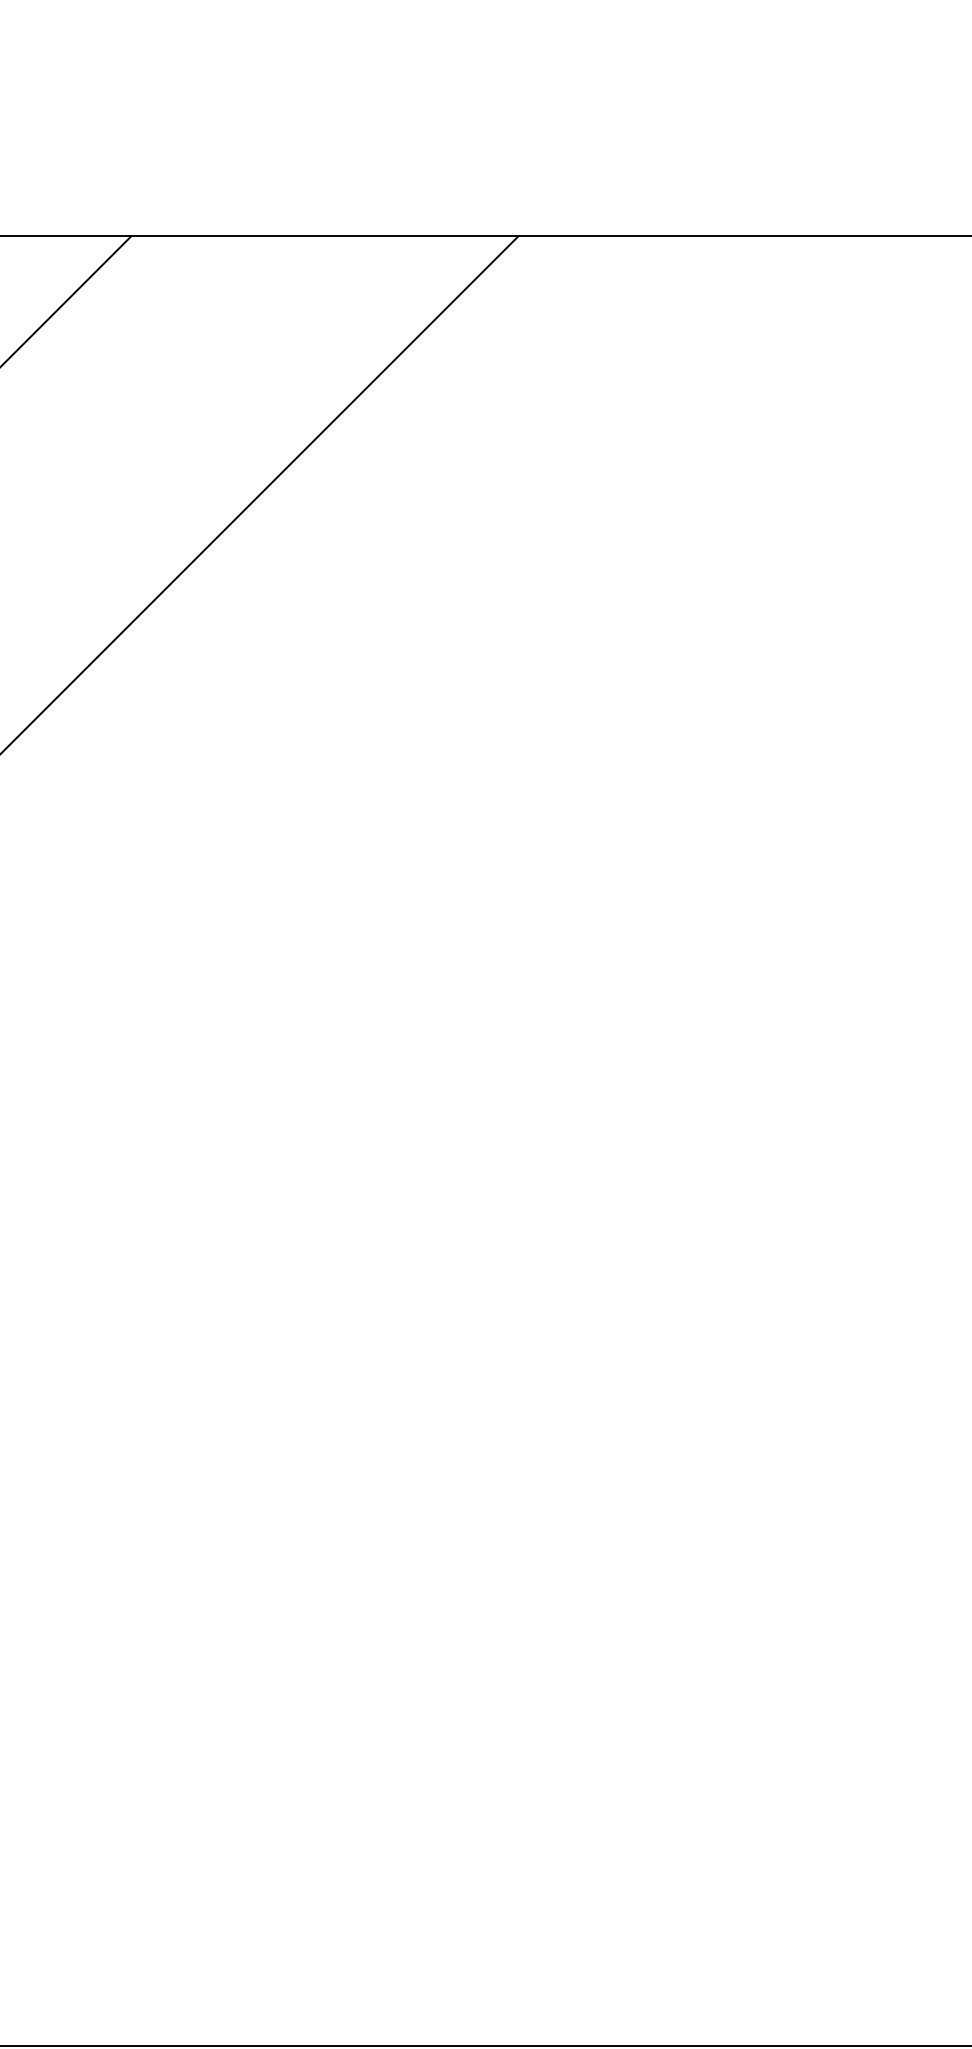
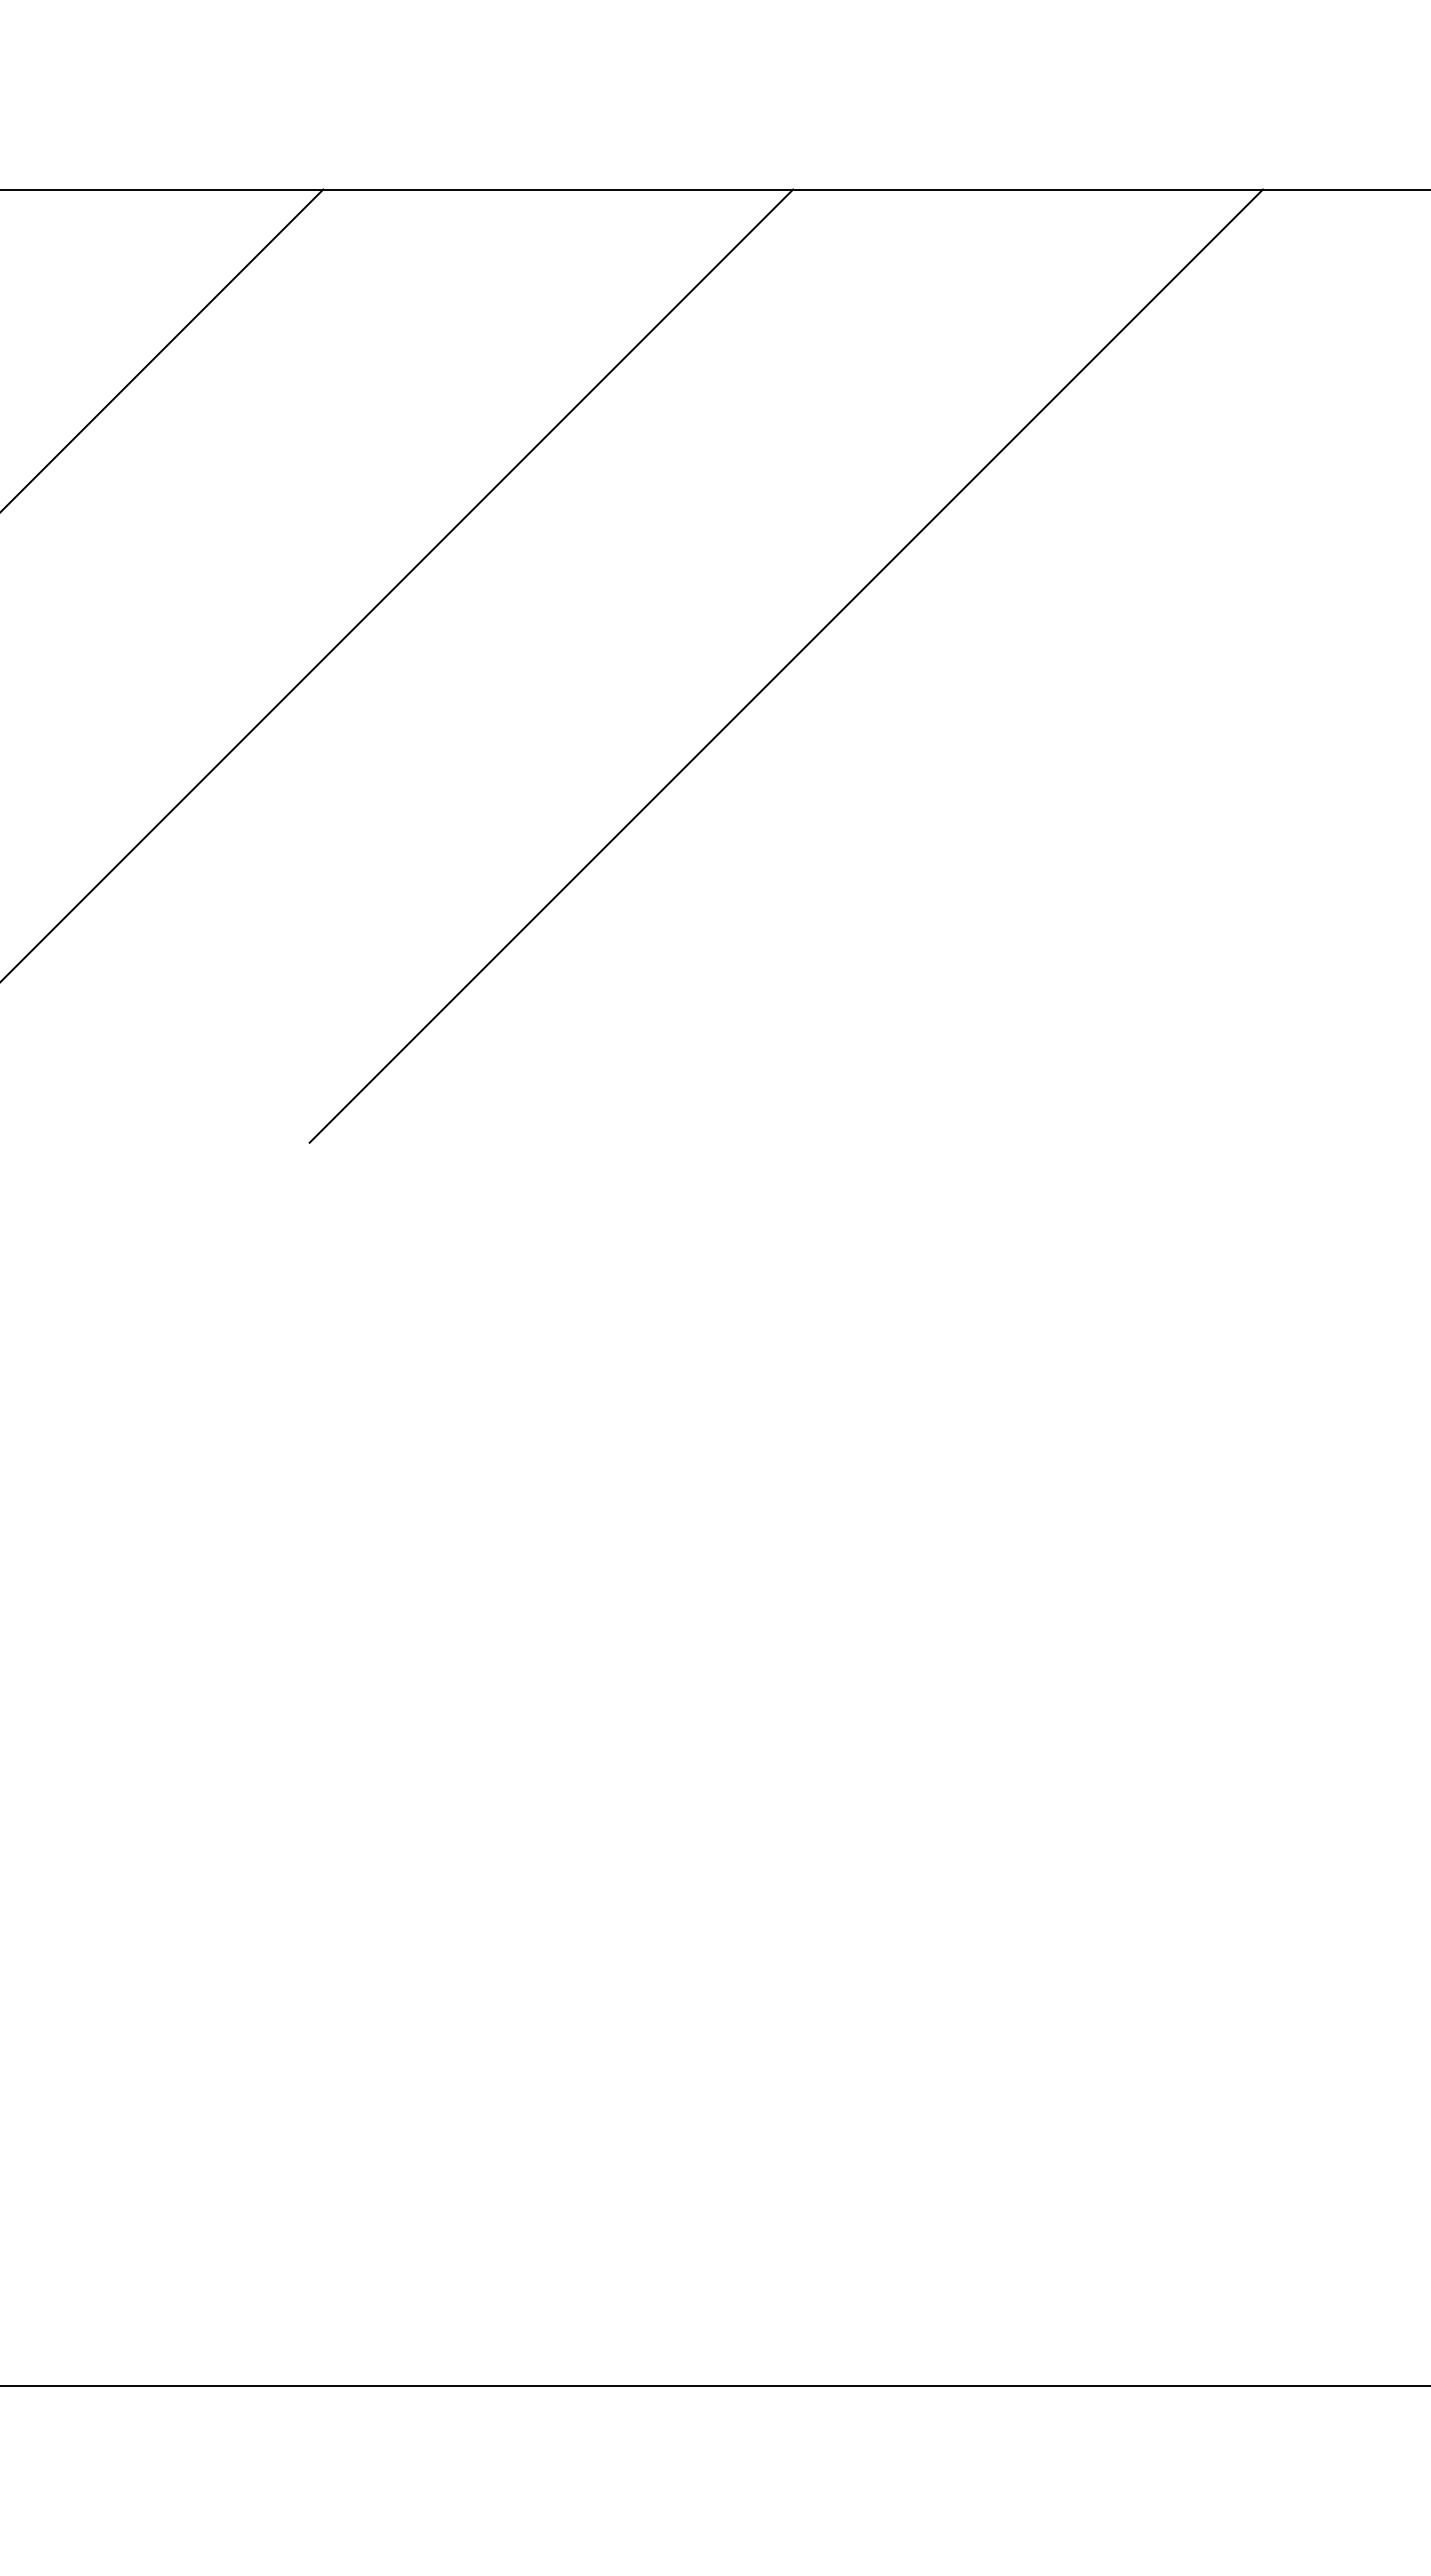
line: (512, 628) -> (785, 665), added

